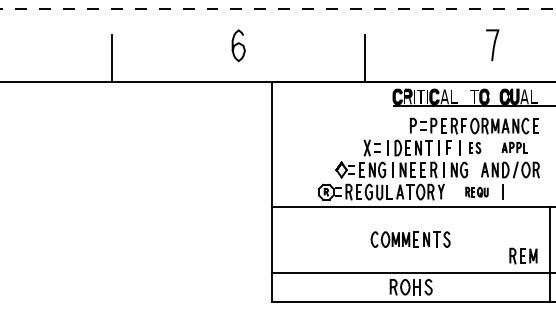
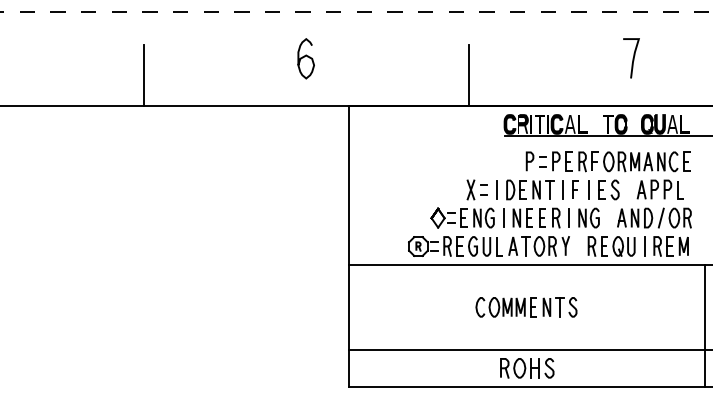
part: (474, 147) -> (608, 189), size x1.43
part: (514, 147) -> (659, 189), size x1.43
part: (476, 192) -> (611, 246), size x1.67
part: (522, 256) -> (670, 246), moved

